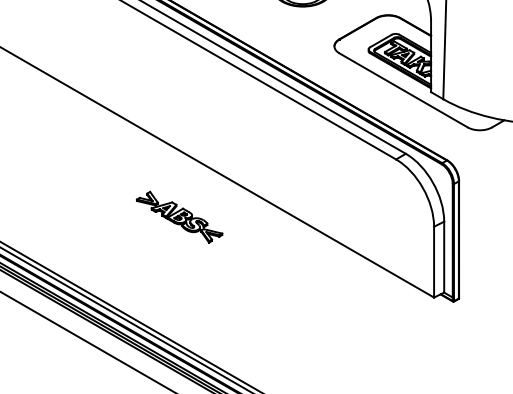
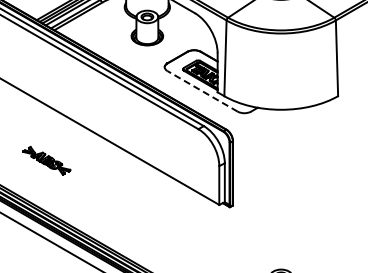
line: (403, 90) -> (202, 91), solid -> dashed
part: (179, 216) -> (46, 160), moved

